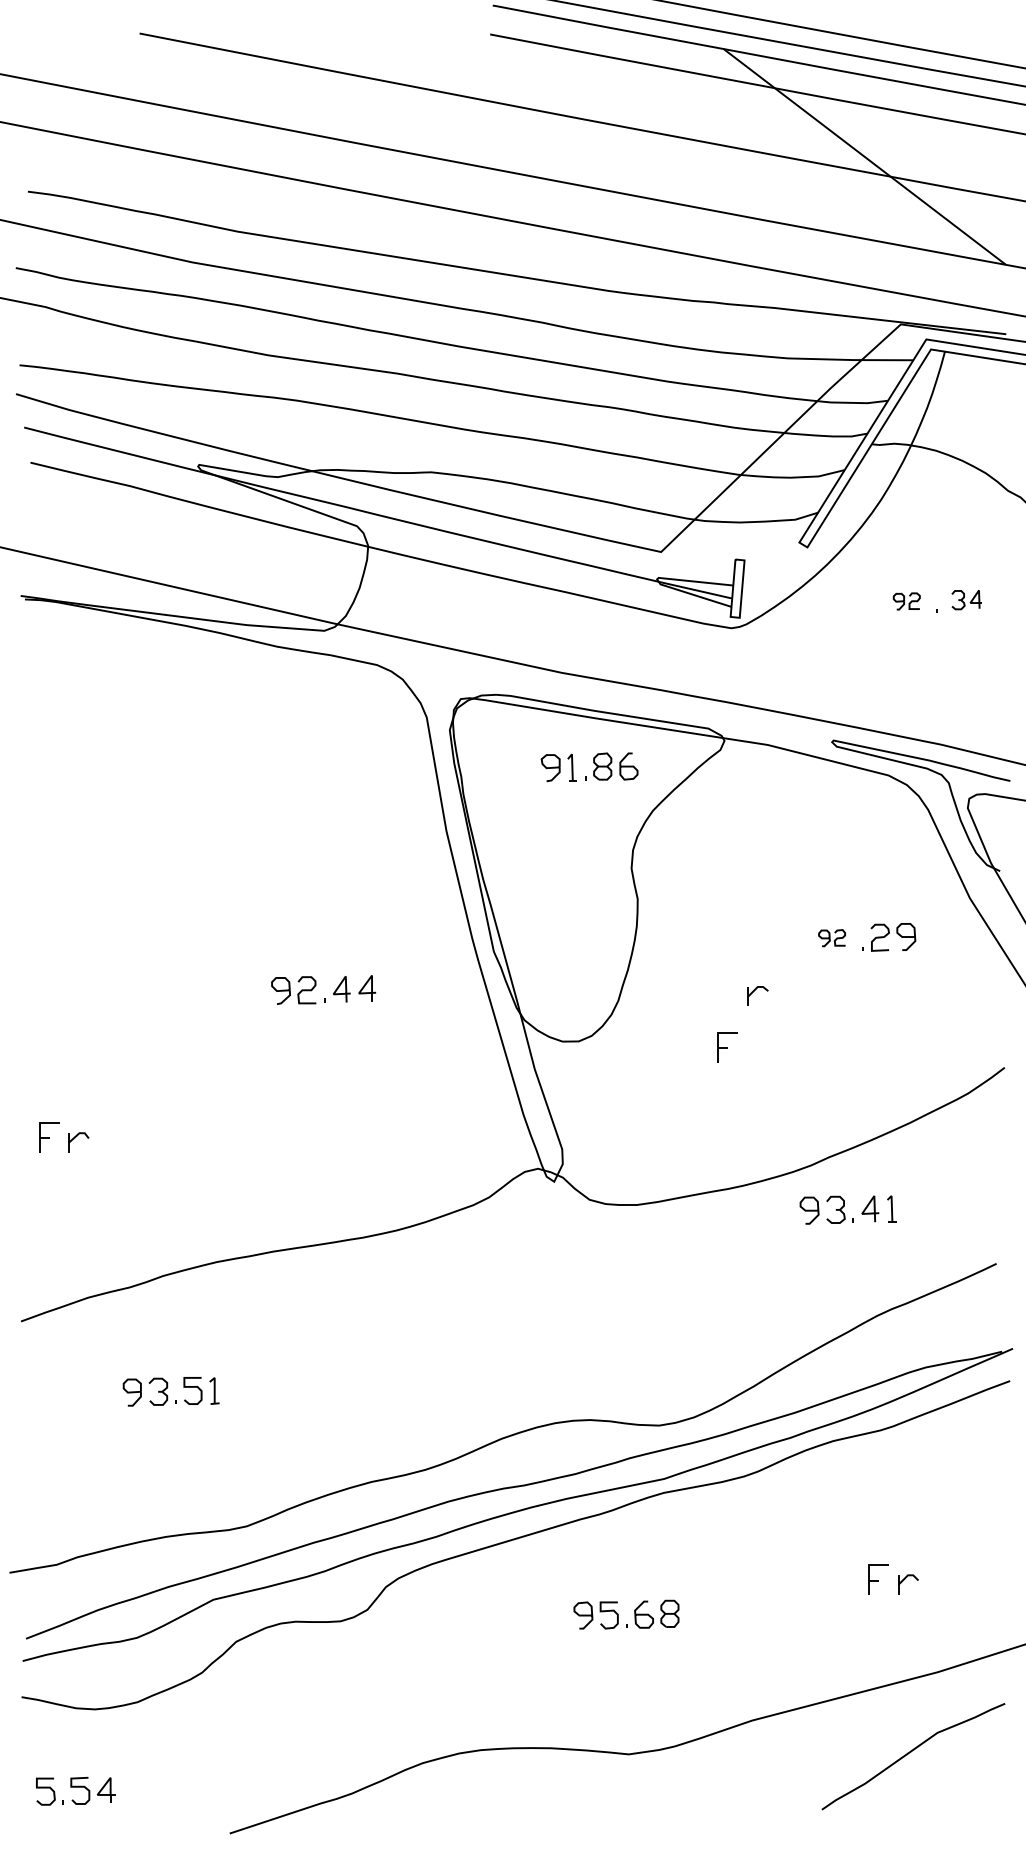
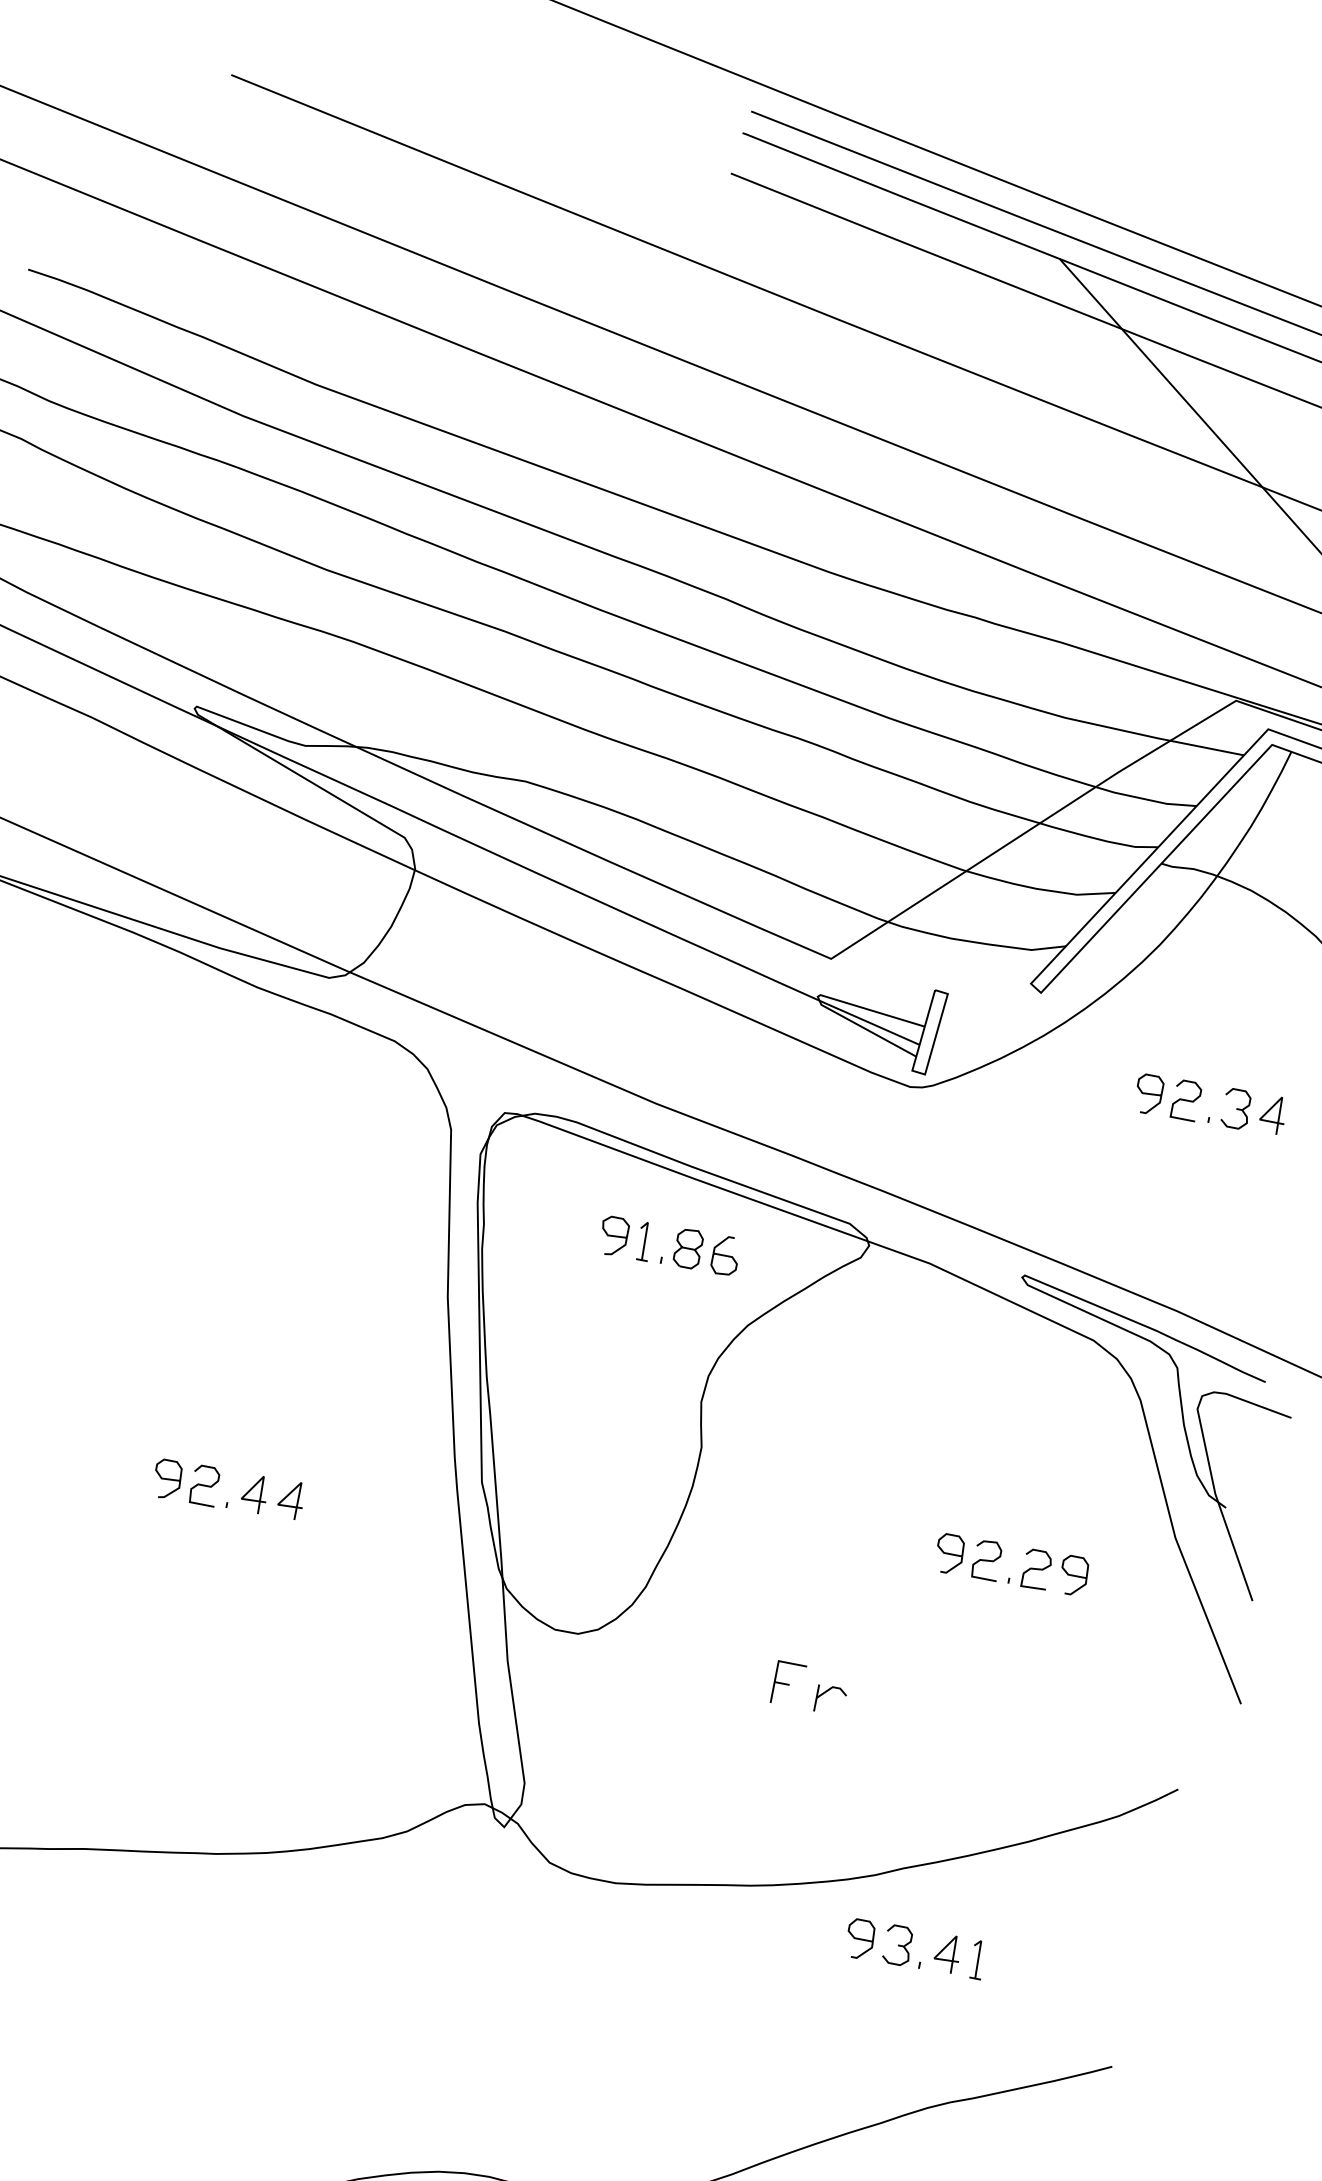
part: (966, 599) -> (1253, 1111), size x1.43
part: (906, 601) -> (1167, 1097), size x1.67
part: (831, 937) -> (967, 1555), size x1.67
part: (757, 995) -> (829, 1699), moved

